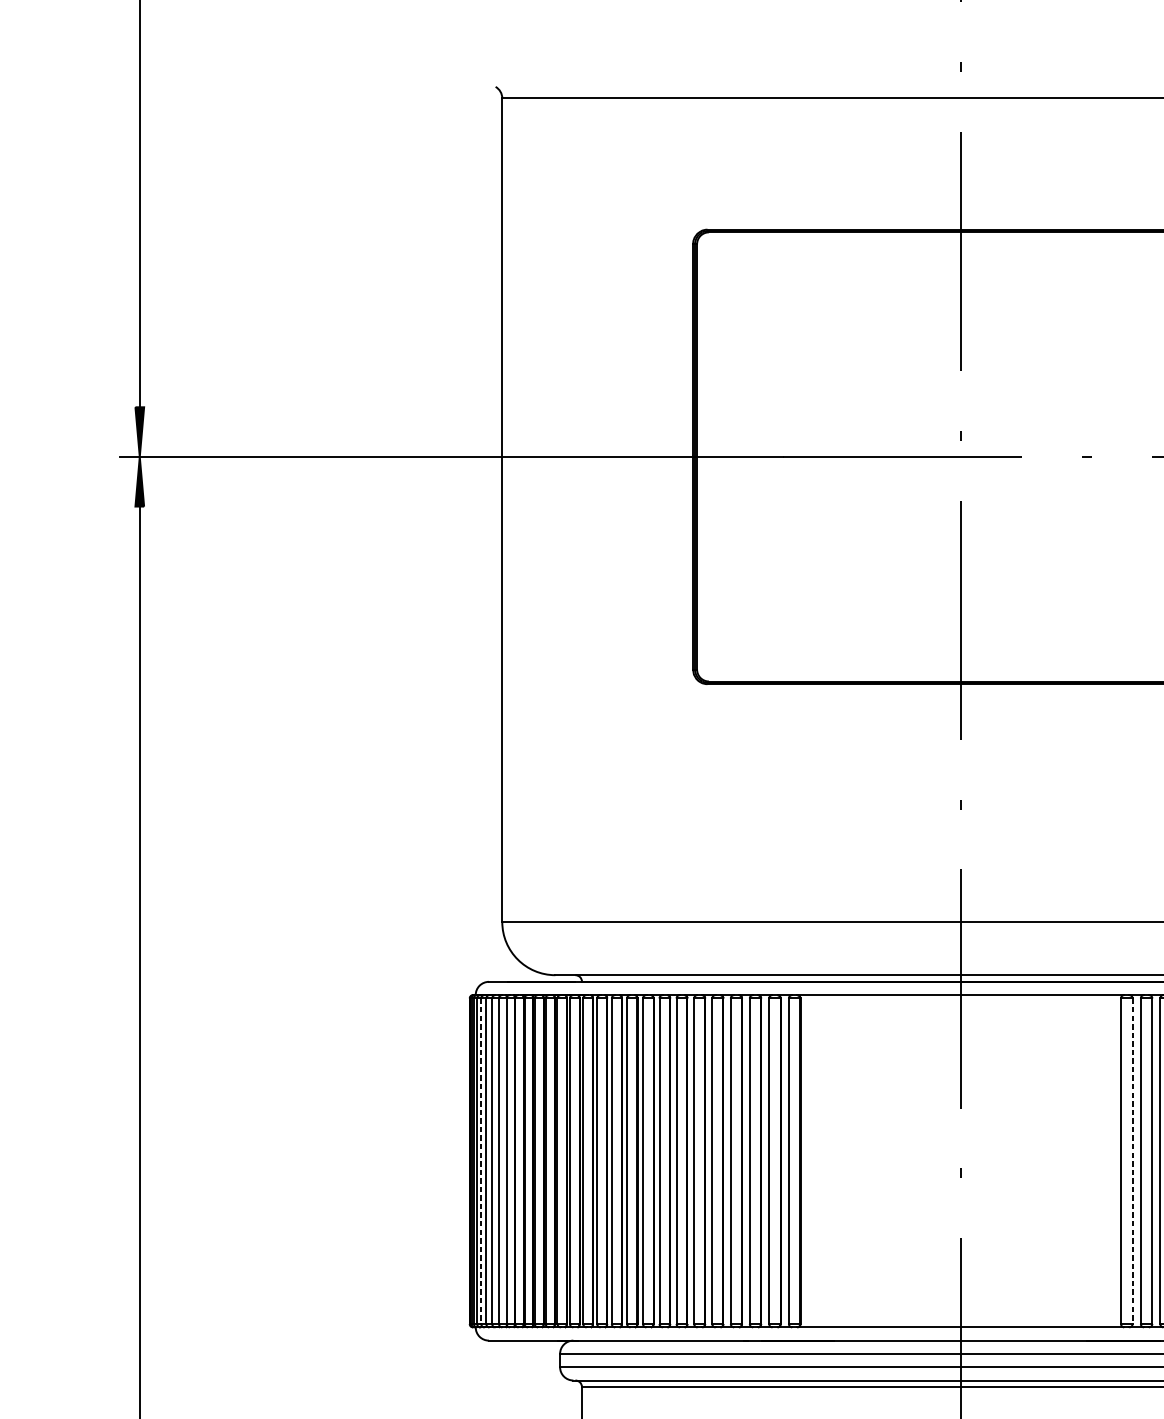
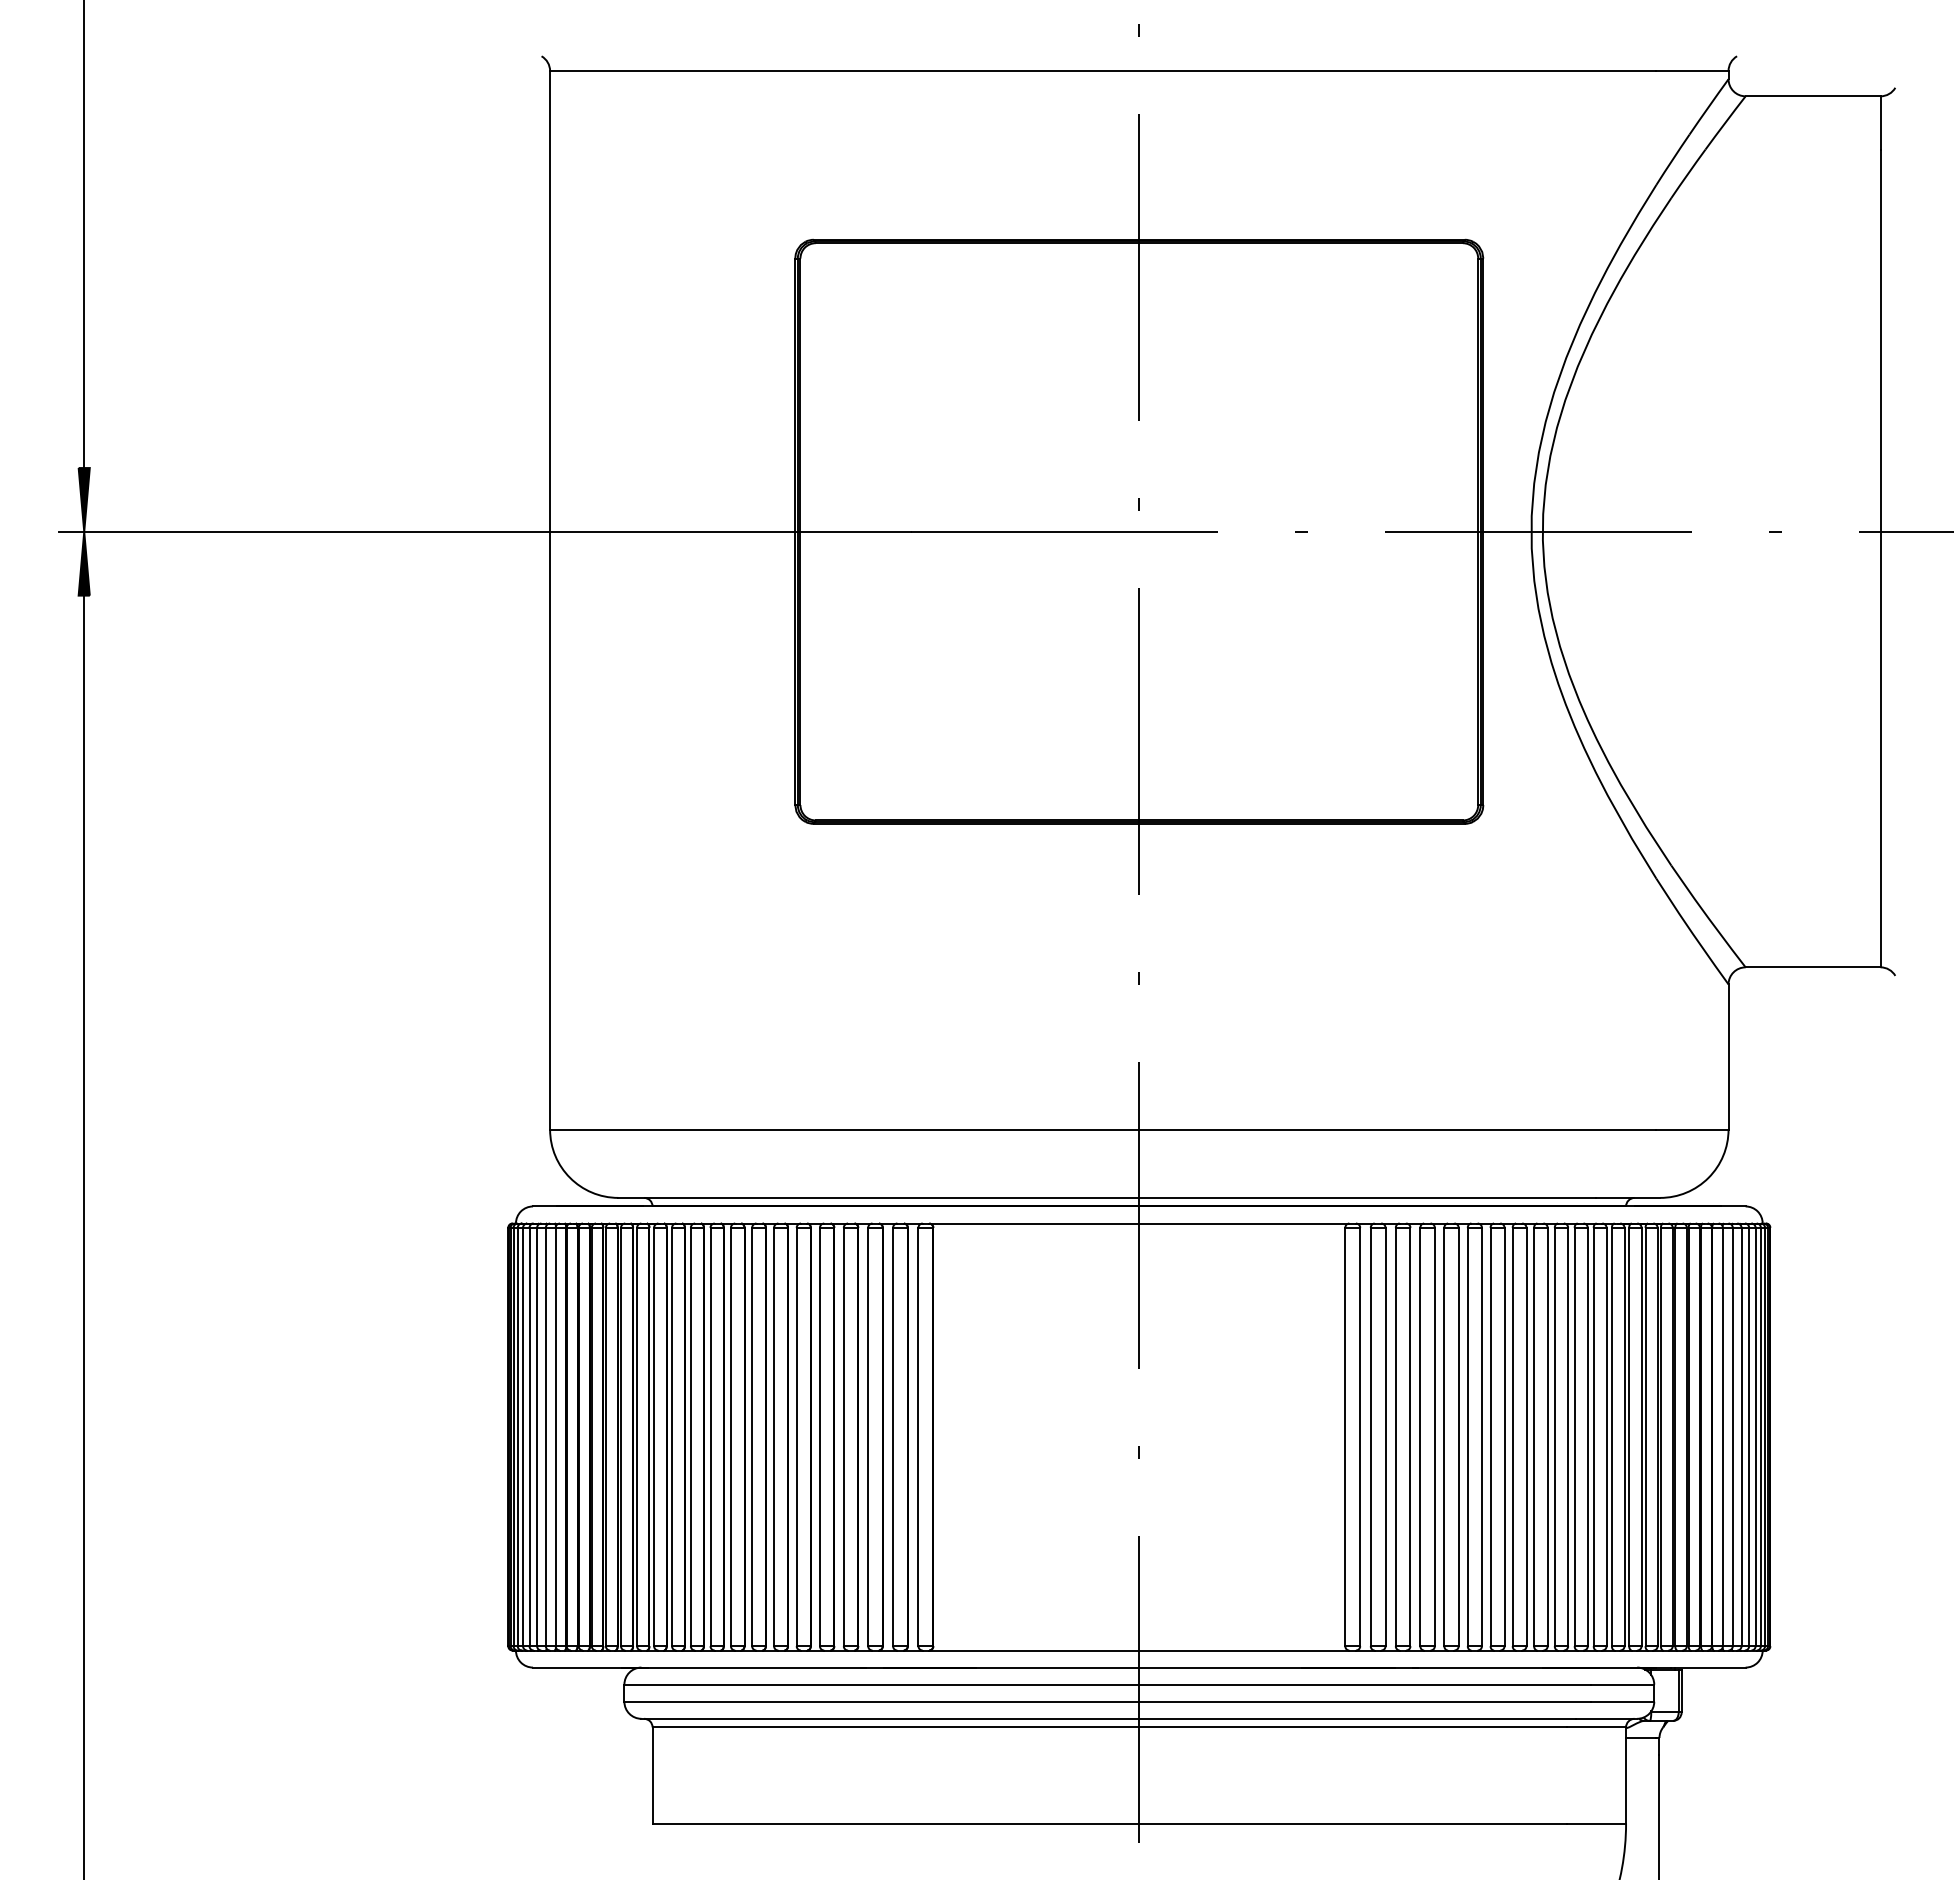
line: (481, 1161) -> (523, 1437), dashed -> solid
line: (1132, 1161) -> (1360, 1437), dashed -> solid

